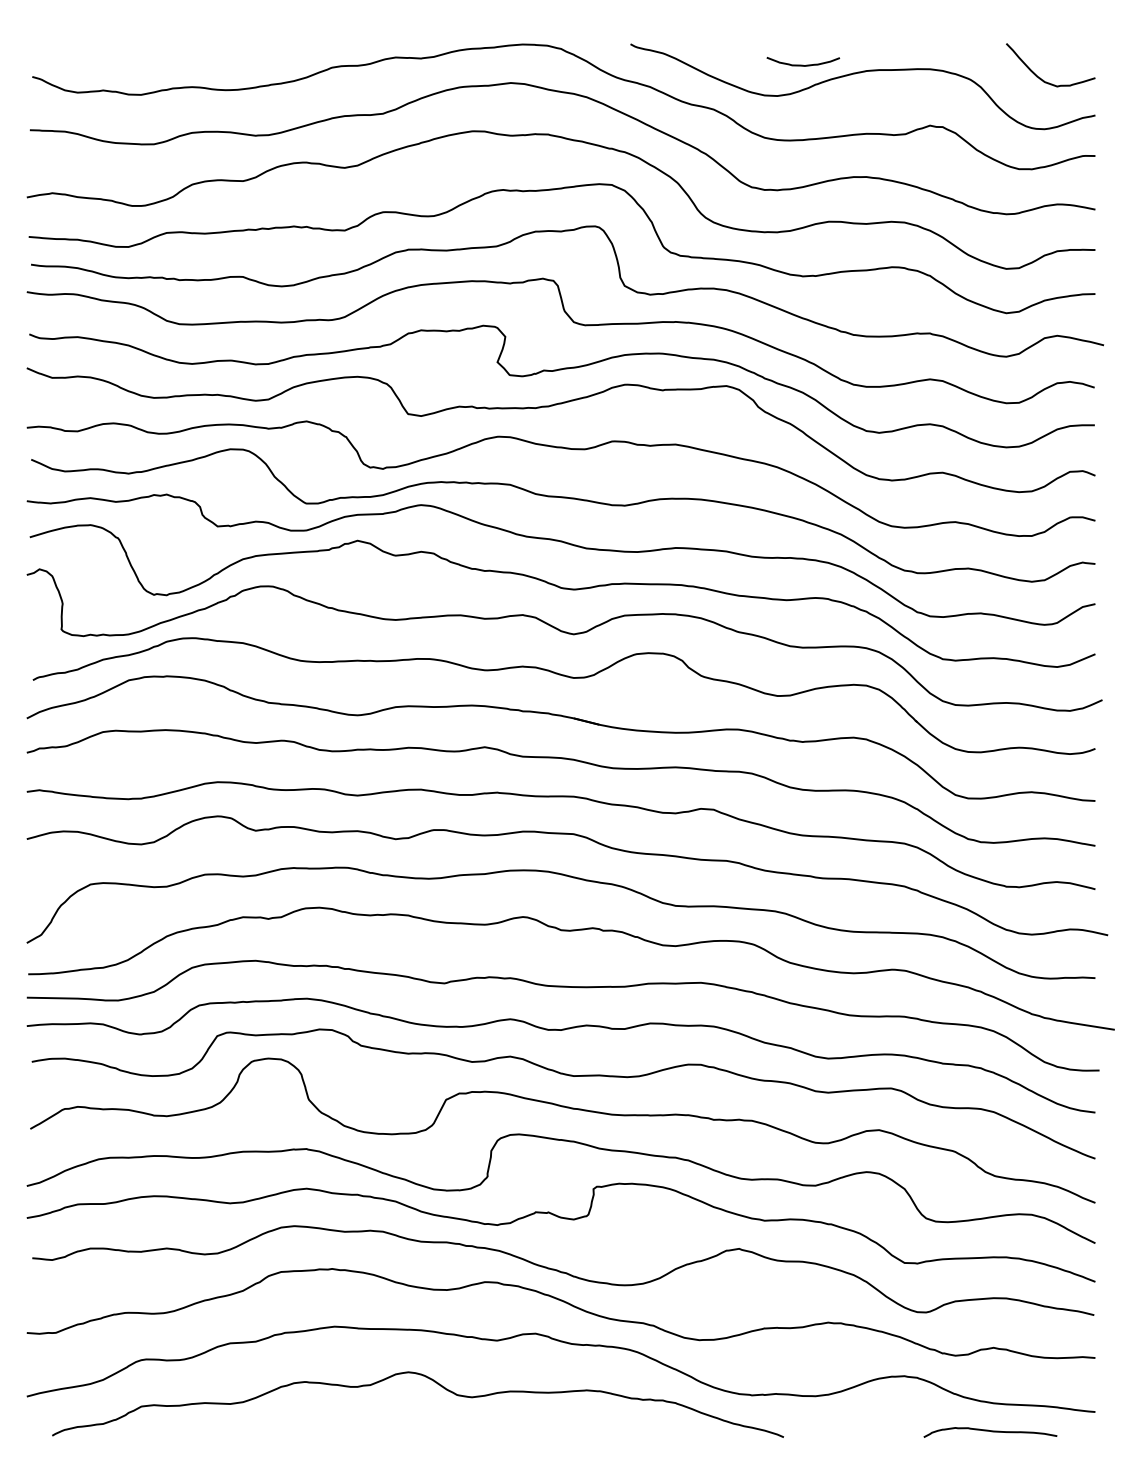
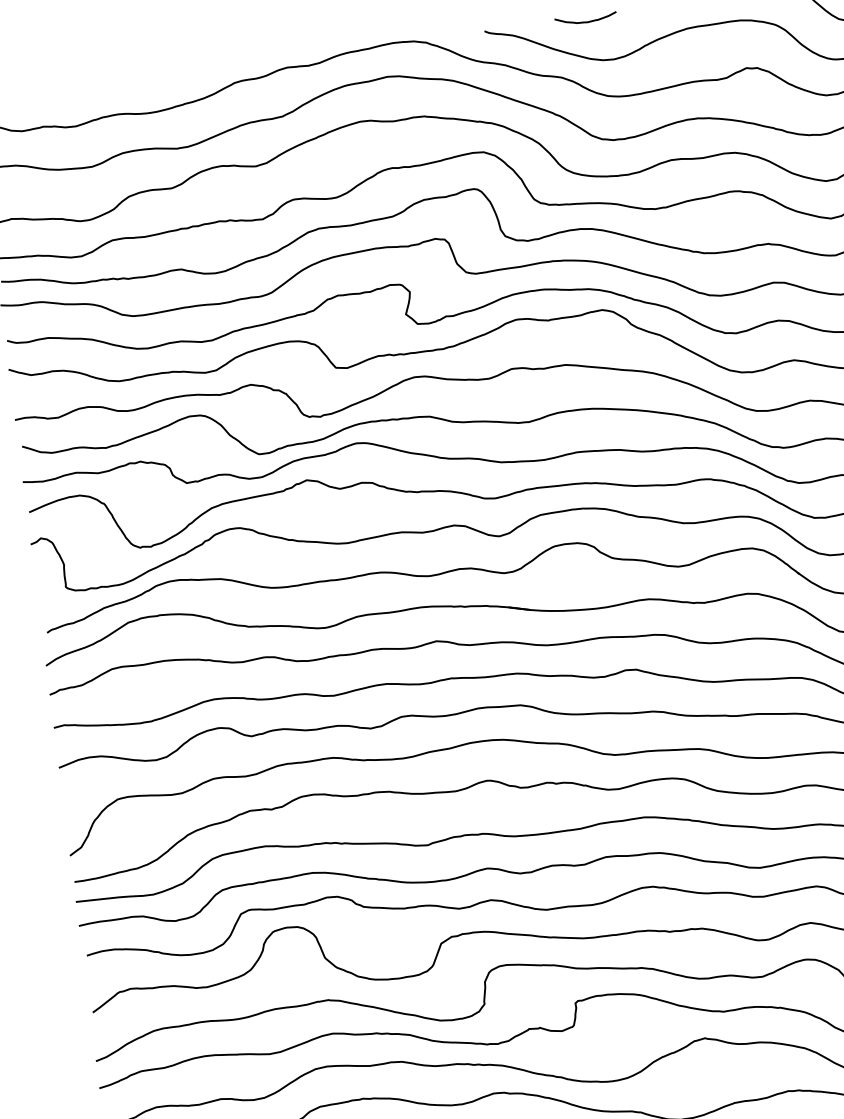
curve: (803, 64) -> (586, 21), moved

